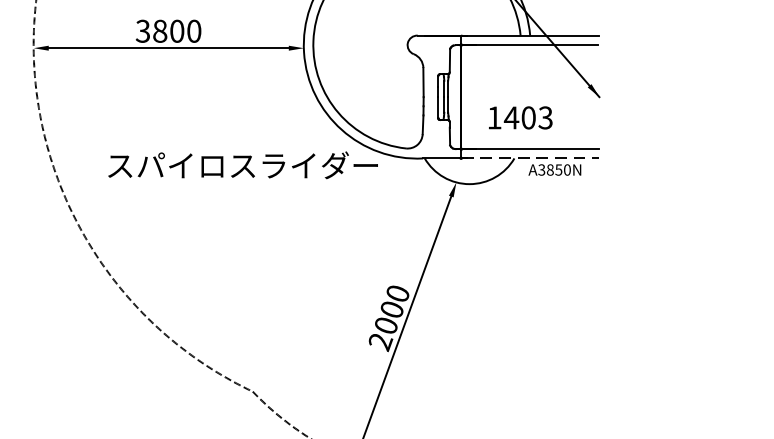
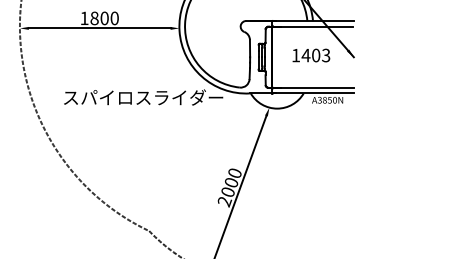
text: (143, 31) -> (84, 18), 3800 -> 1800
text: (520, 117) -> (311, 55), moved
line: (531, 158) -> (313, 93), dashed -> solid

